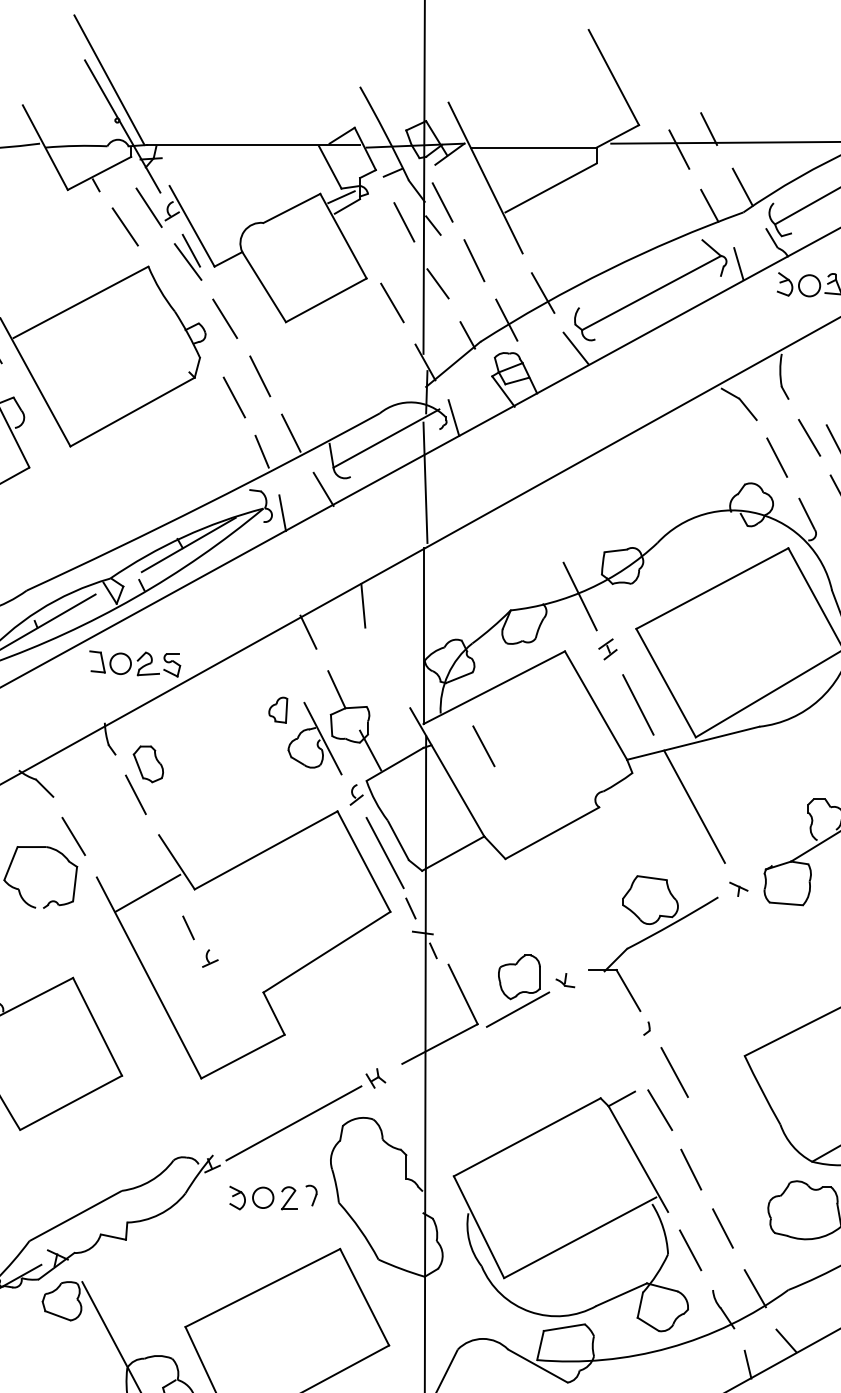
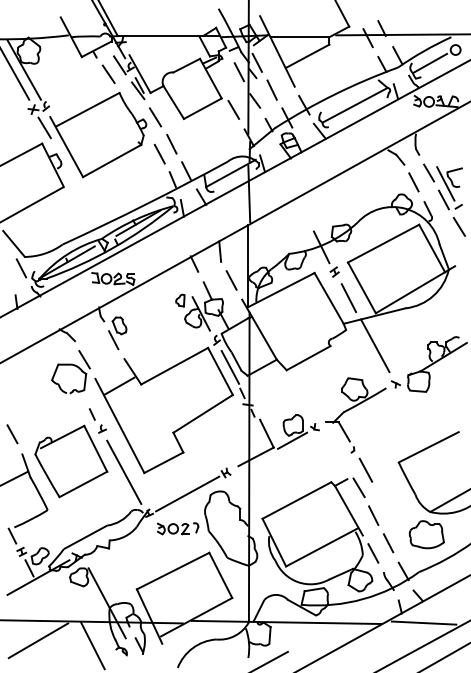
line: (483, 746) -> (231, 280), moved
part: (199, 940) -> (97, 420), moved
line: (158, 1075) -> (124, 471), added

